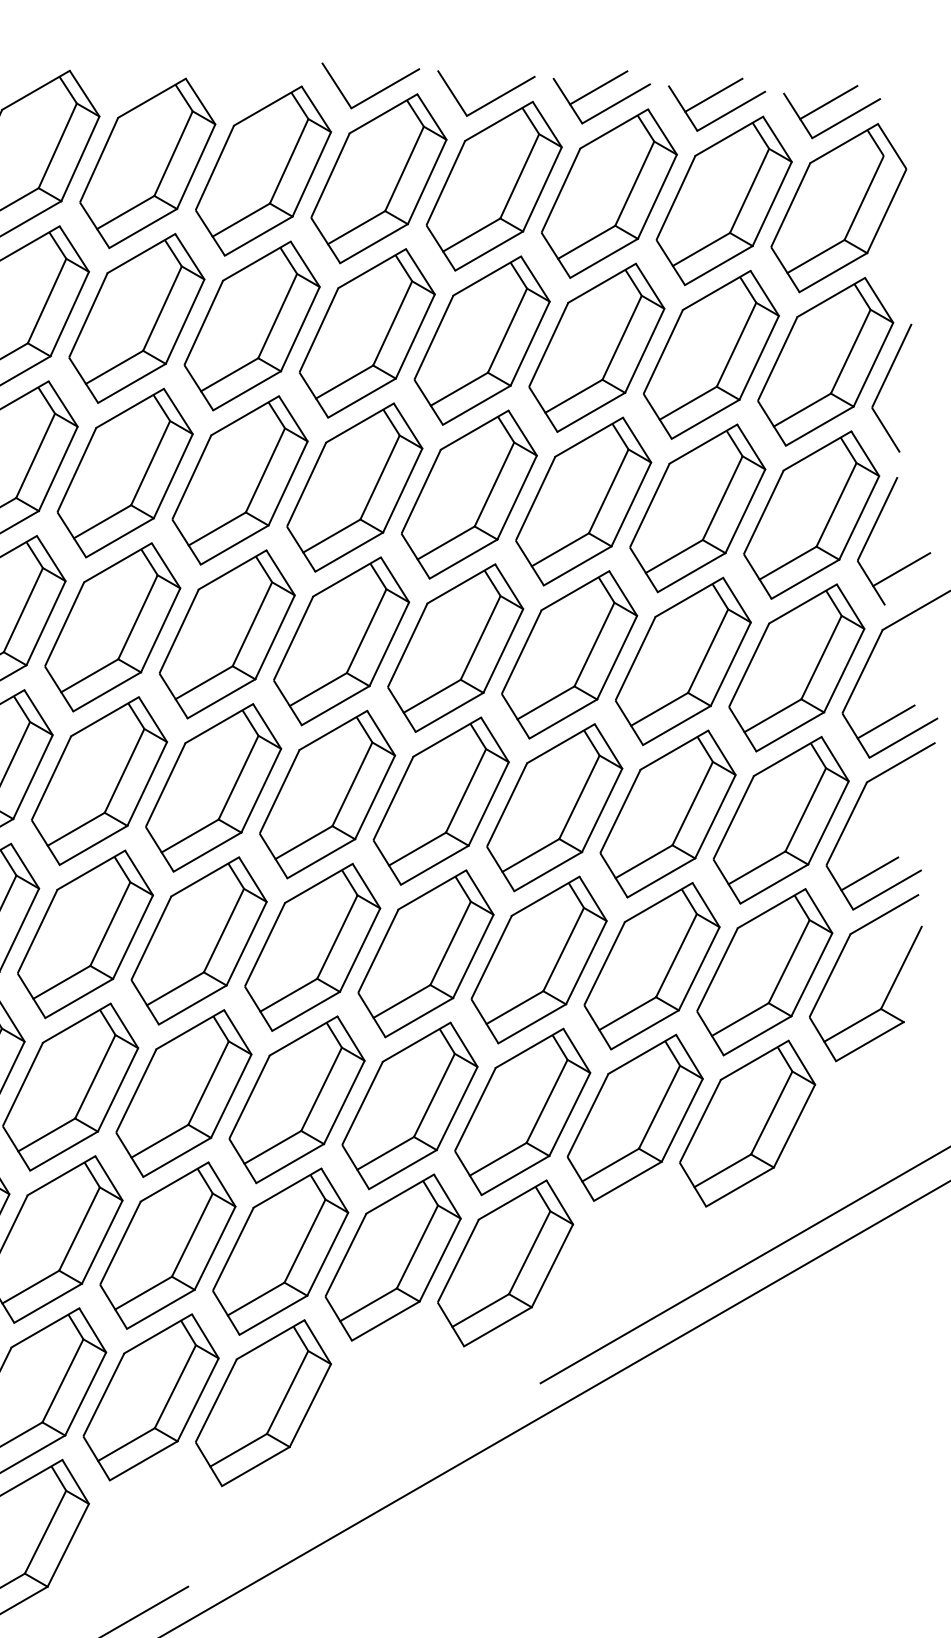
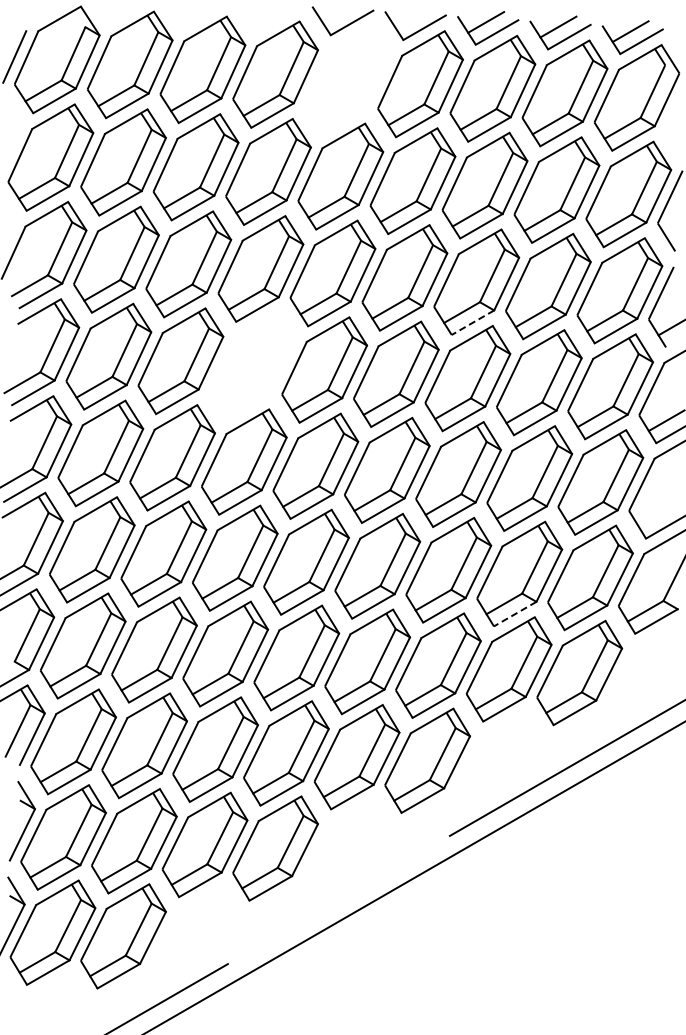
part: (377, 178) -> (347, 79), removed
line: (576, 565) -> (472, 322), solid -> dashed
part: (226, 634) -> (252, 365), removed
line: (869, 872) -> (656, 515), removed
line: (645, 1030) -> (515, 614), solid -> dashed

